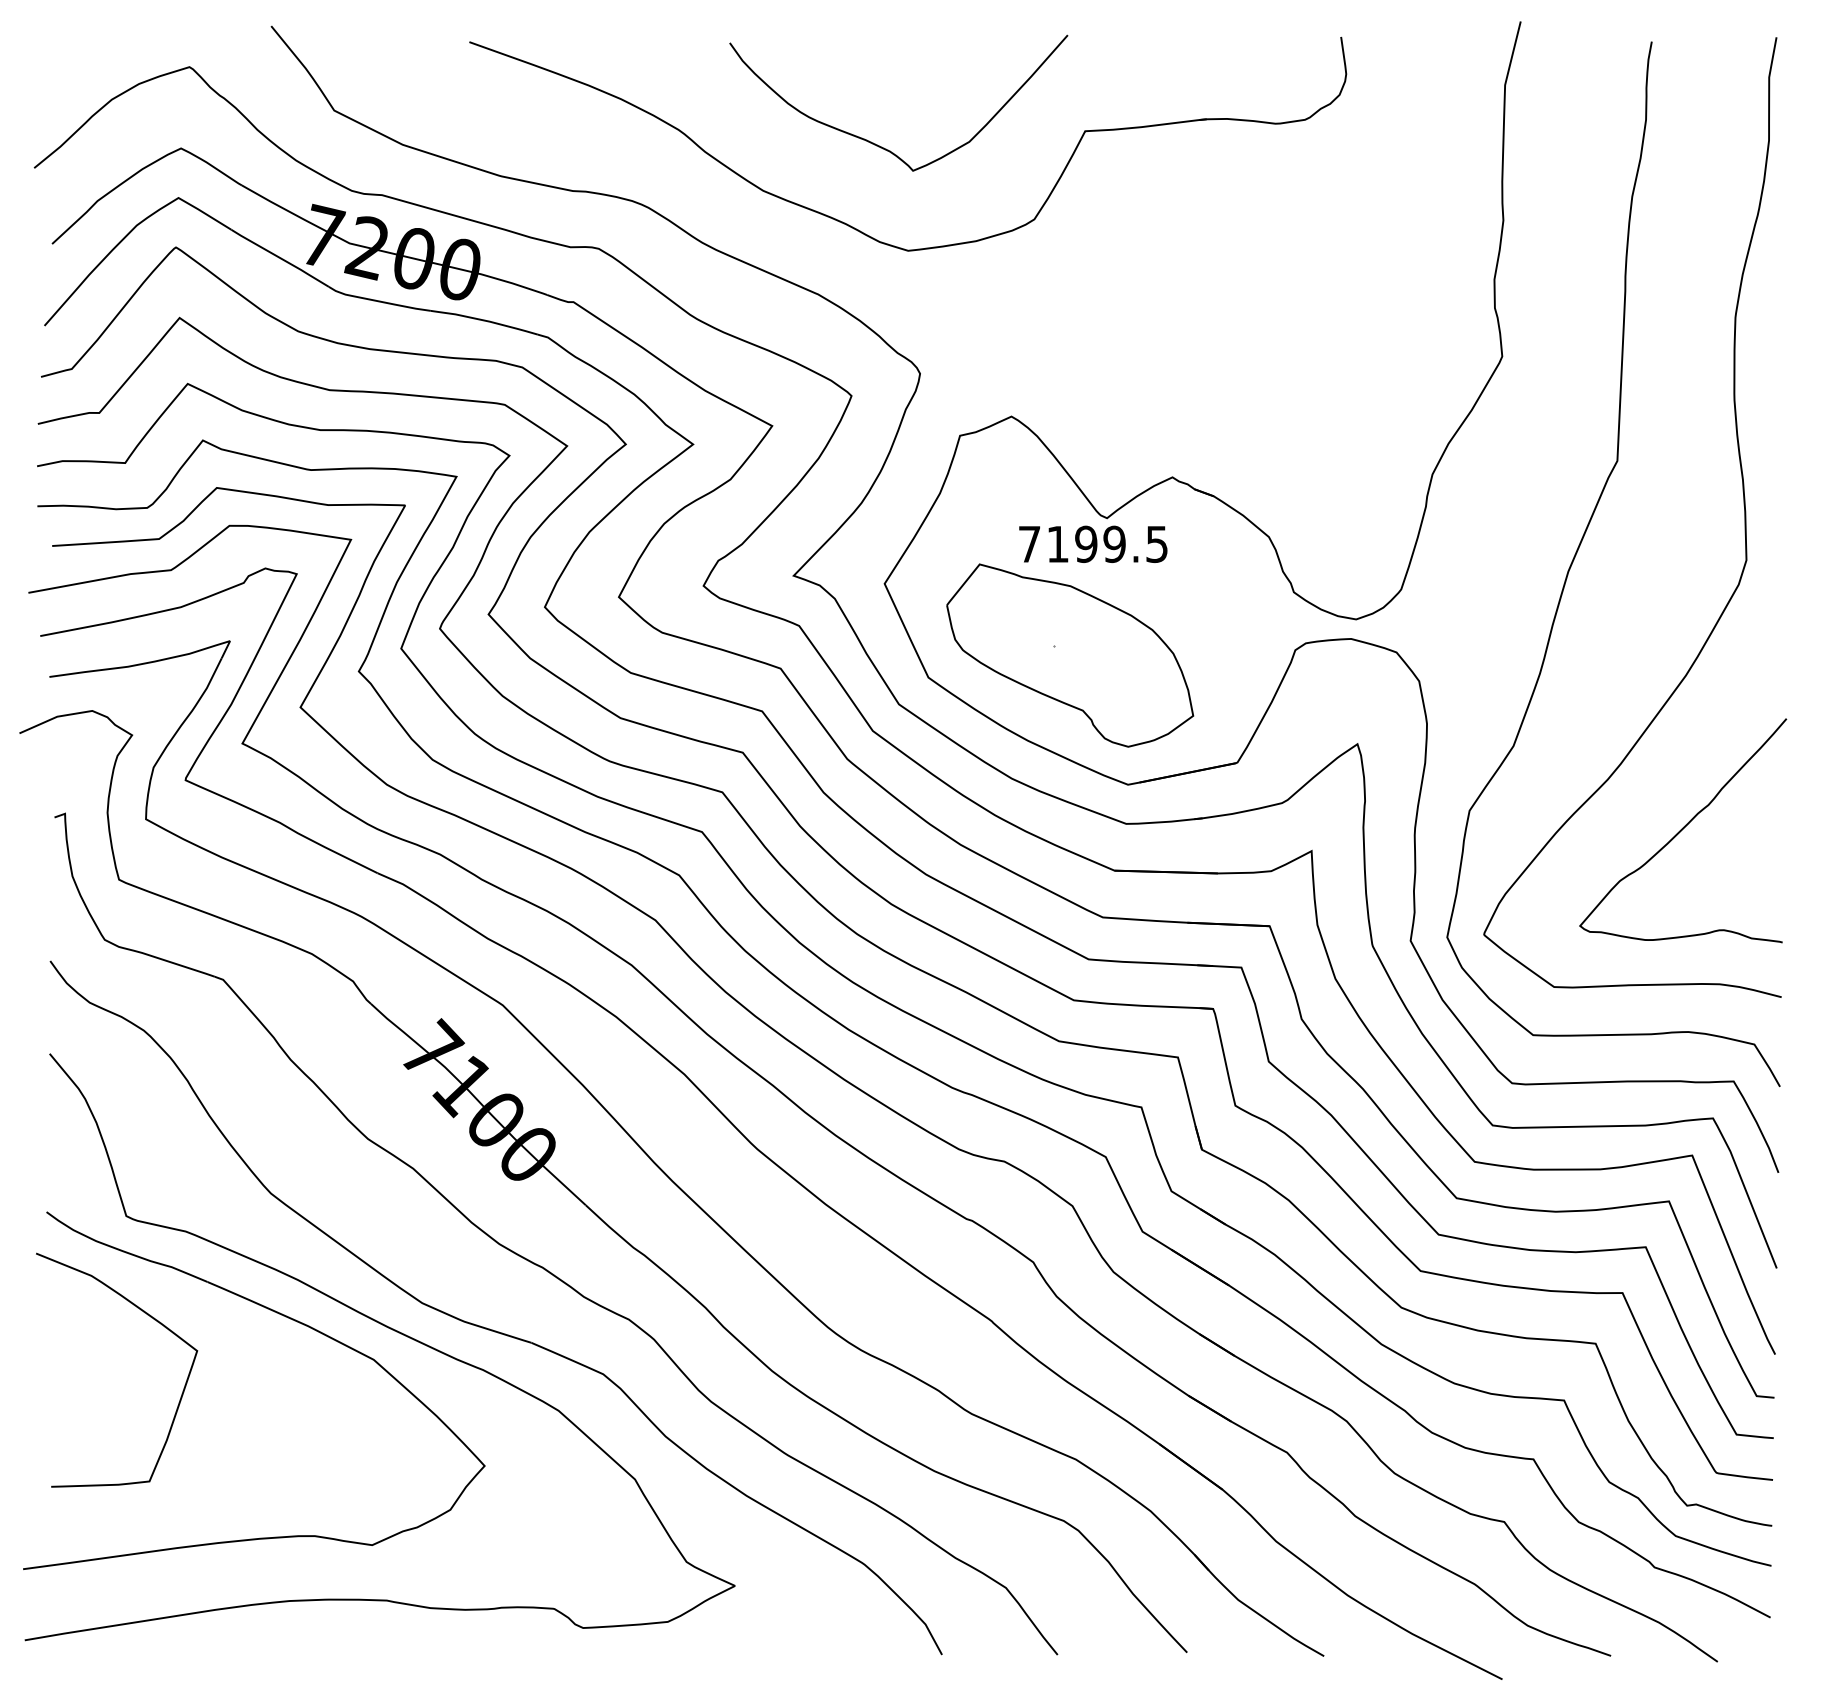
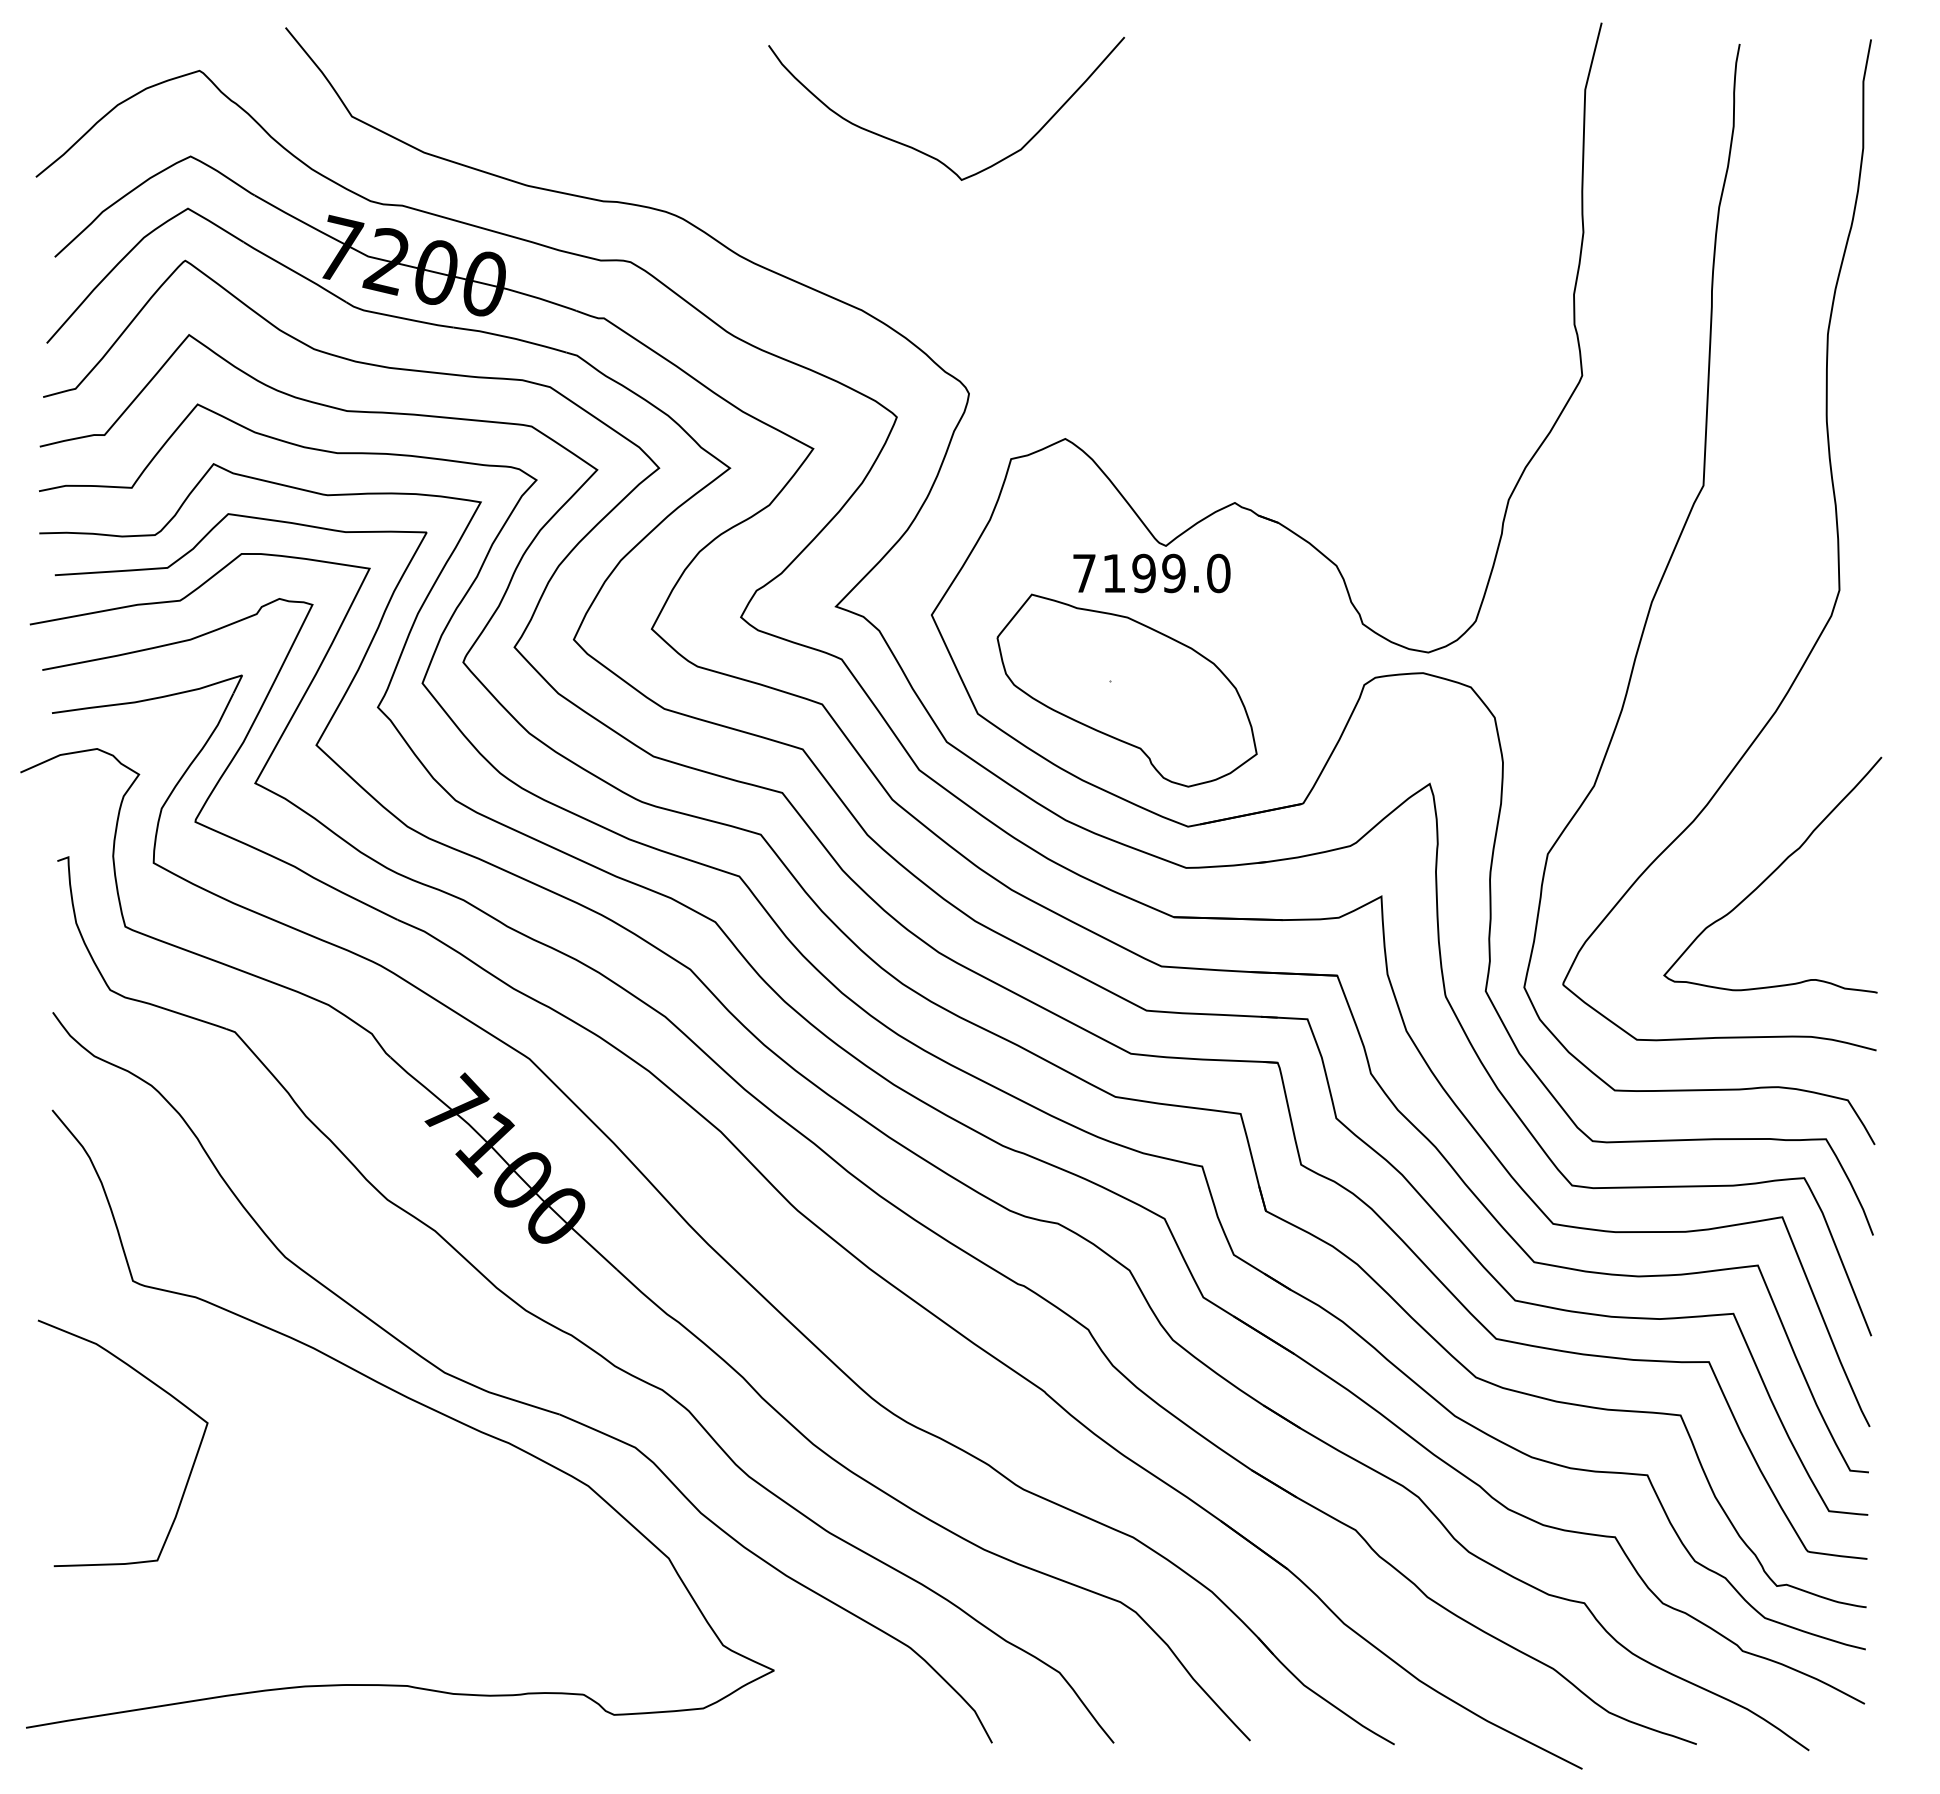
part: (861, 231) -> (907, 243), removed
text: (1156, 544) -> (1218, 573), 7199.5 -> 7199.0
part: (289, 1319) -> (304, 1389), removed

